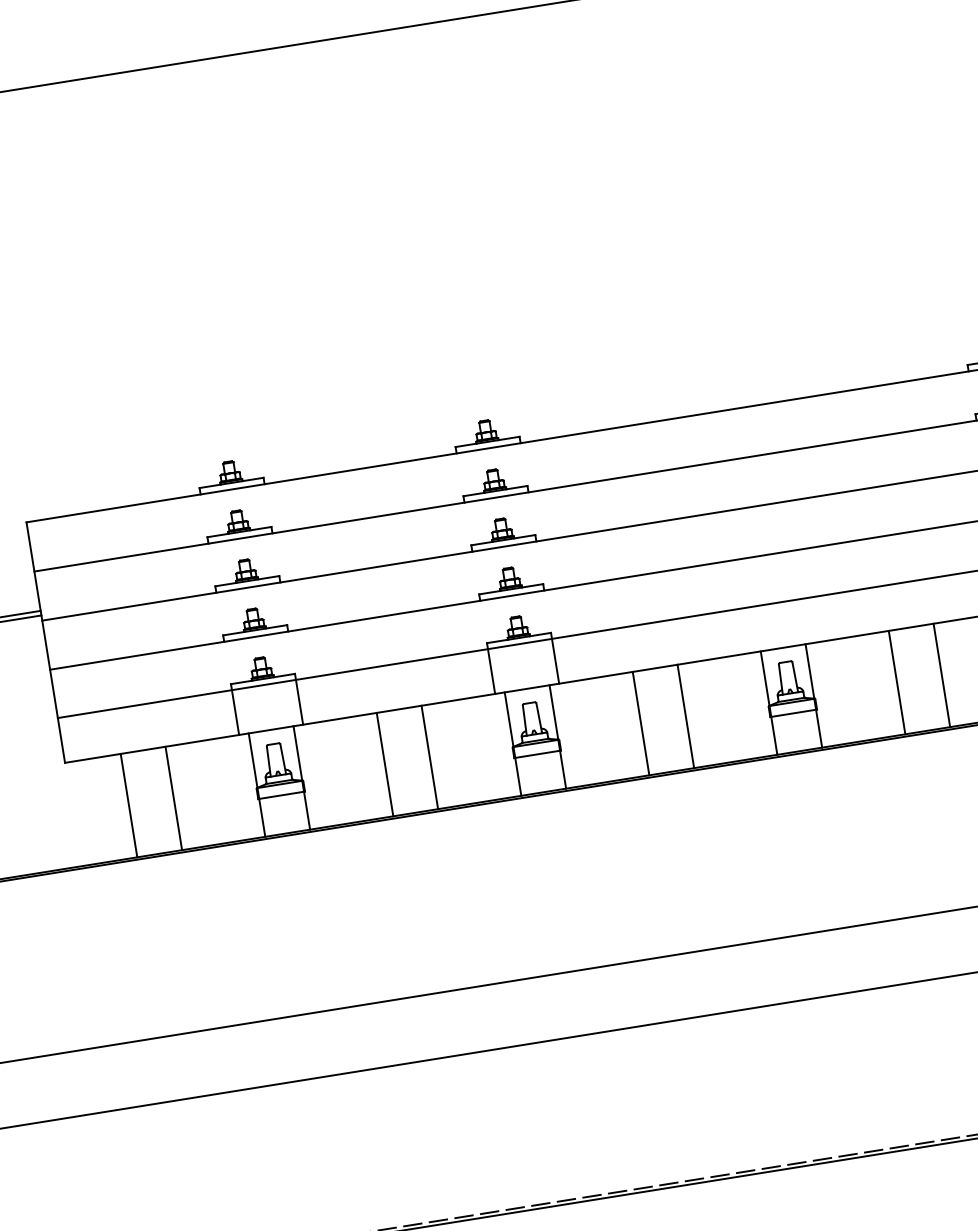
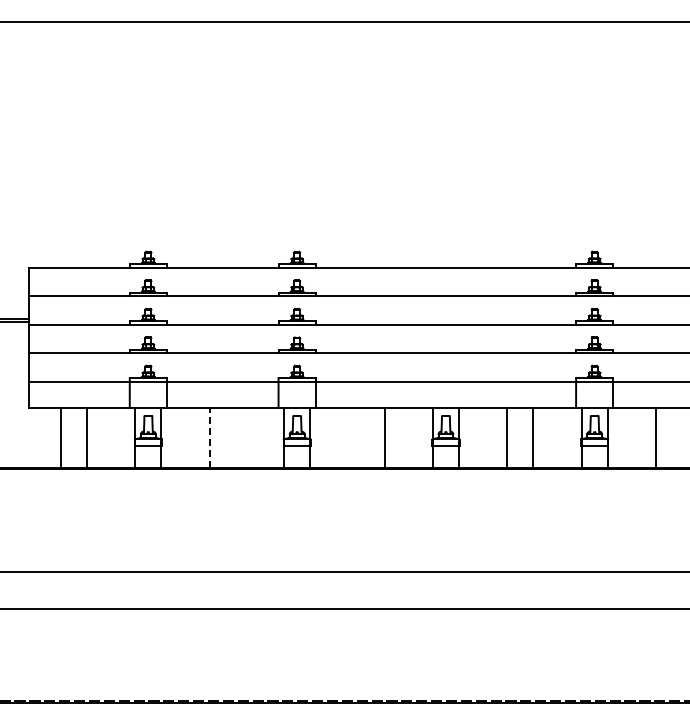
line: (640, 723) -> (358, 437), removed
line: (429, 757) -> (235, 437), removed
line: (384, 764) -> (209, 437), solid -> dashed

